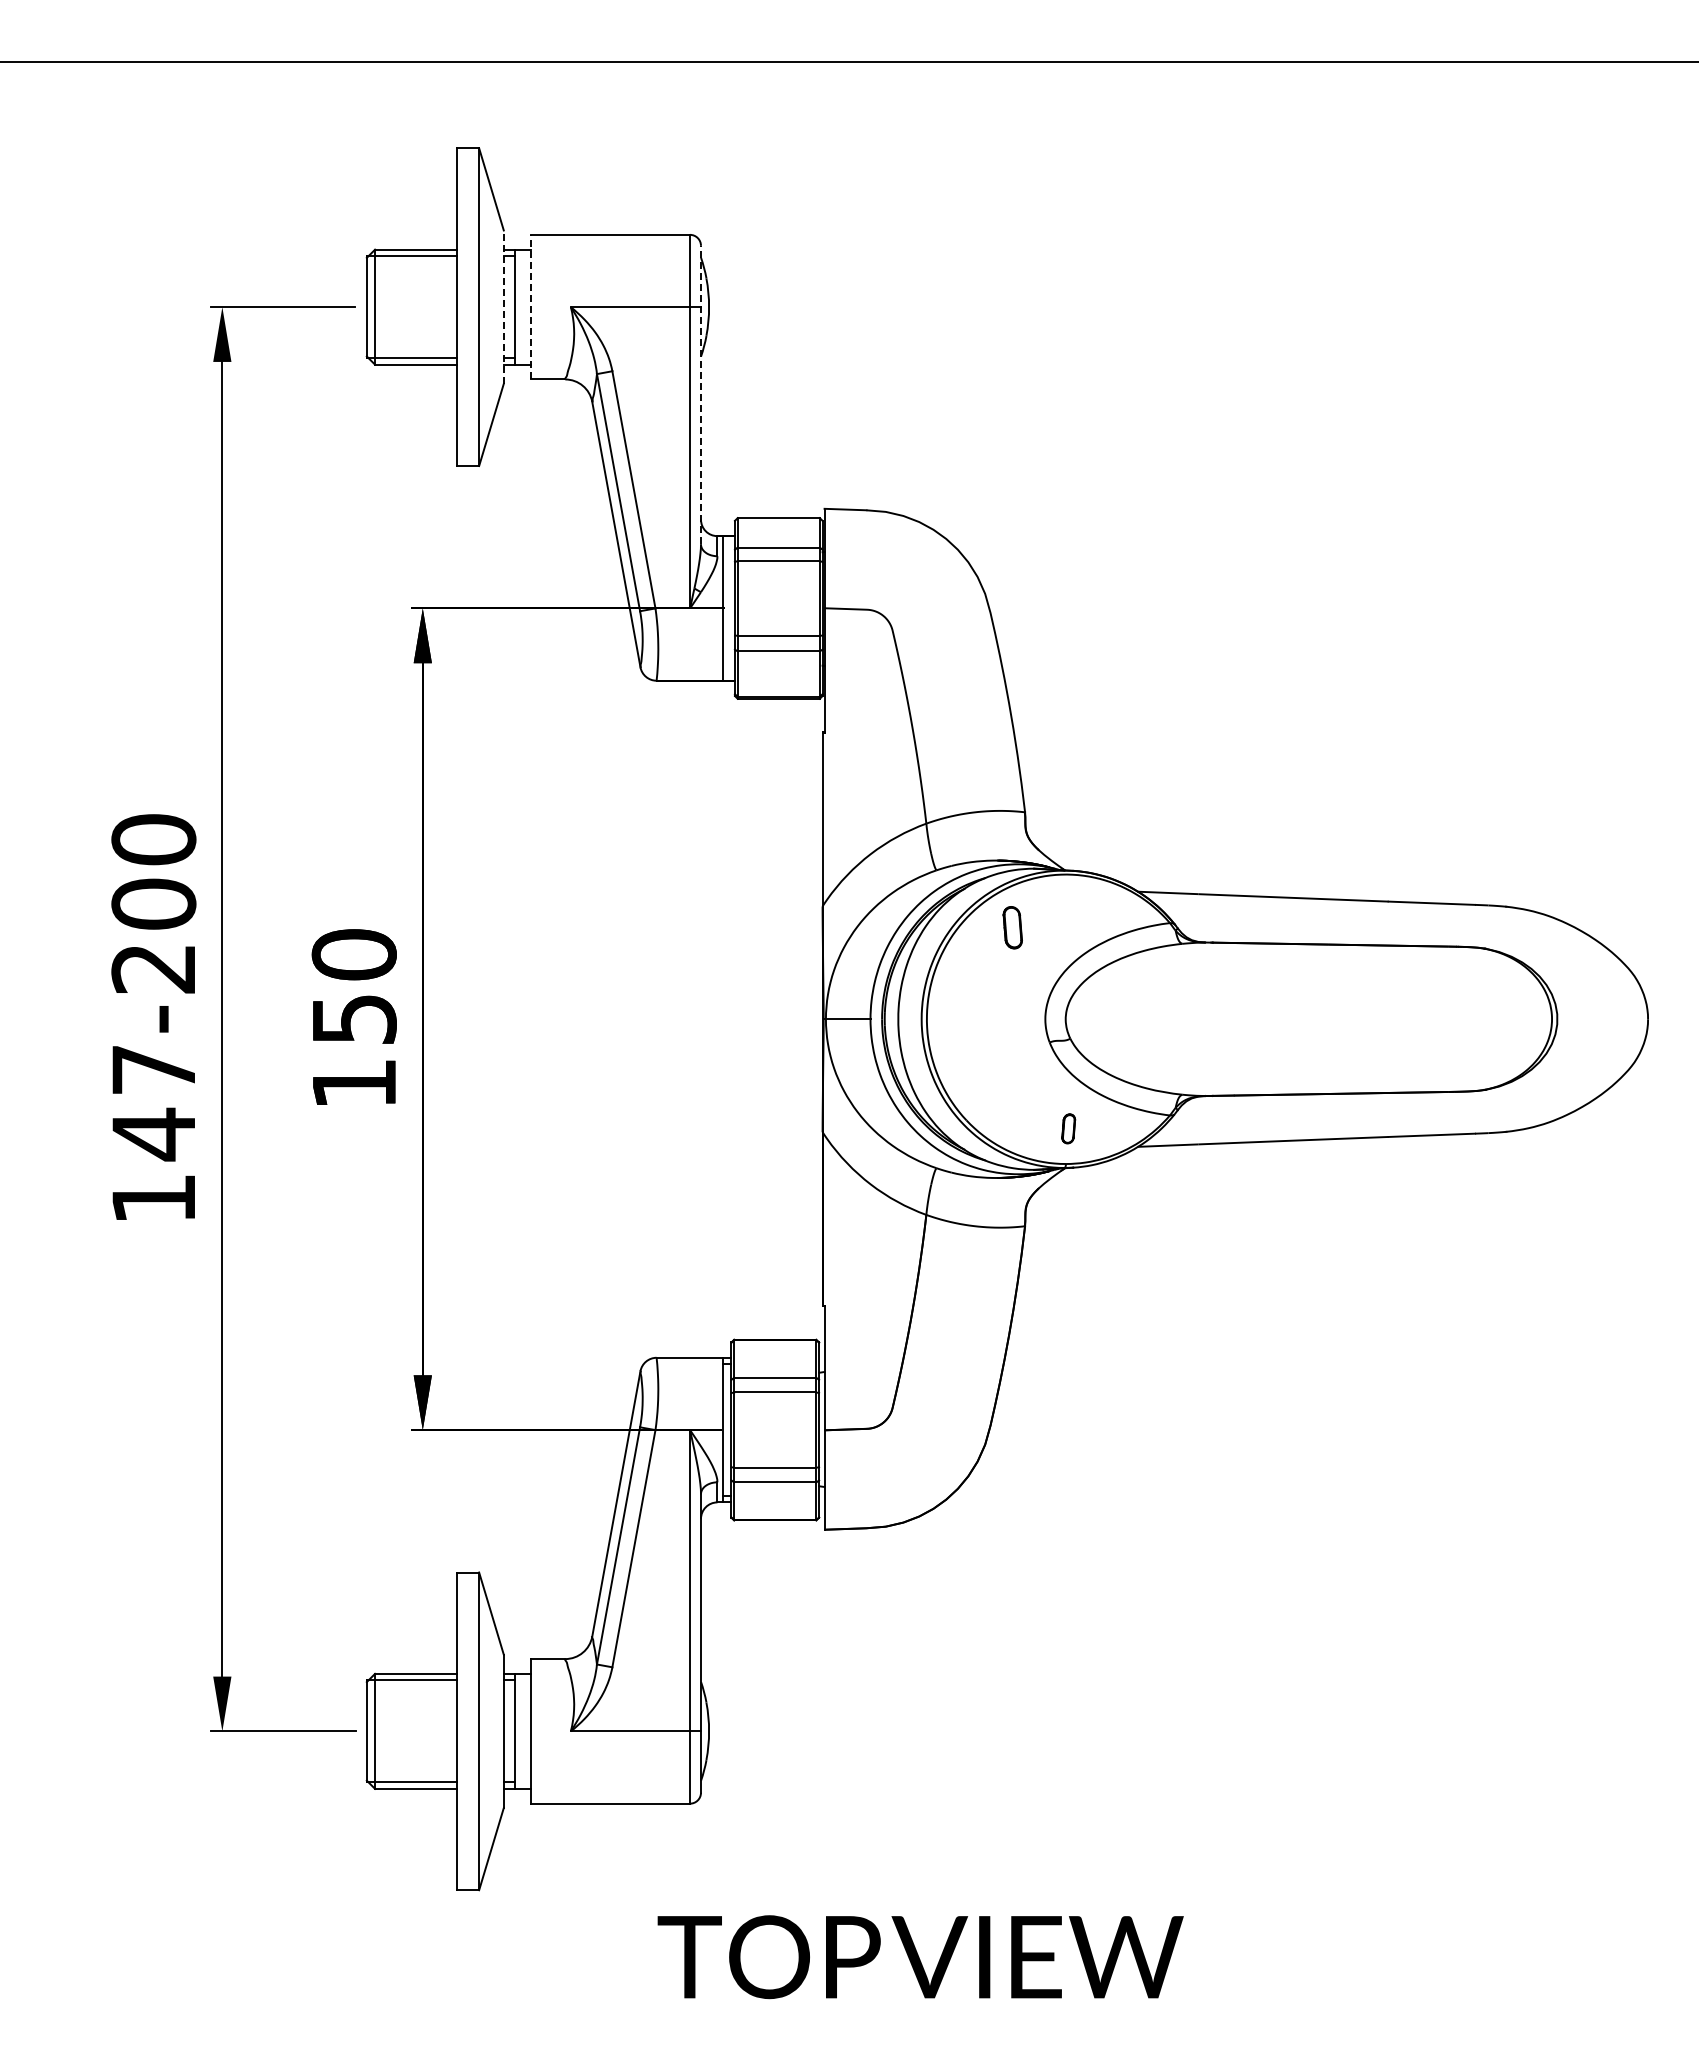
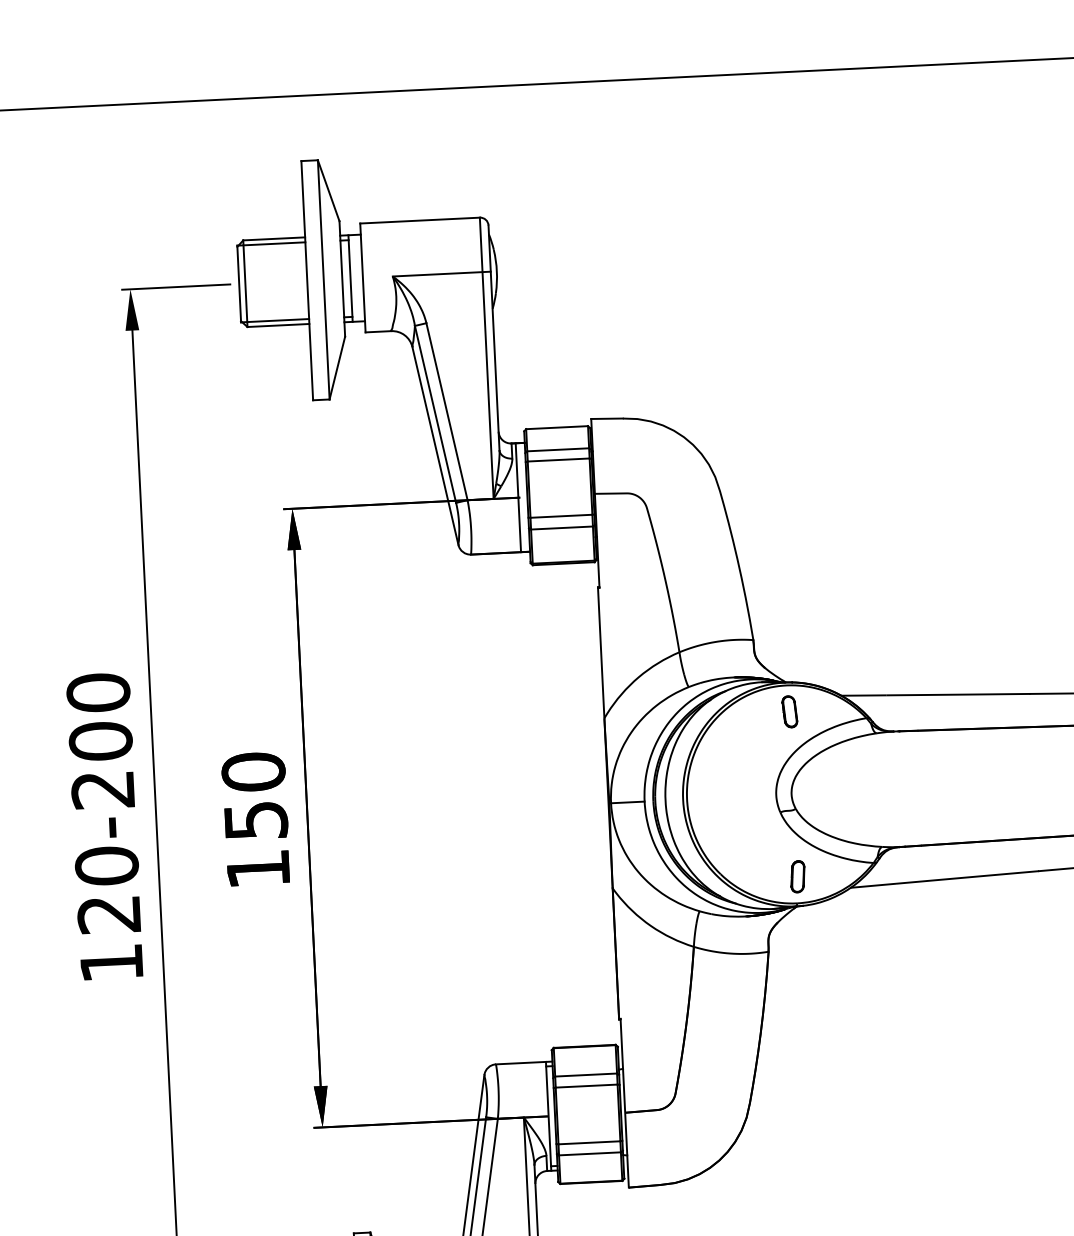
line: (531, 306) -> (363, 277), dashed -> solid
line: (503, 307) -> (342, 279), dashed -> solid
line: (701, 394) -> (494, 337), dashed -> solid
part: (1012, 927) -> (789, 711), moved
text: (153, 1102) -> (107, 890), 147-200 -> 120-200
part: (1068, 1128) -> (797, 876), size x1.43

